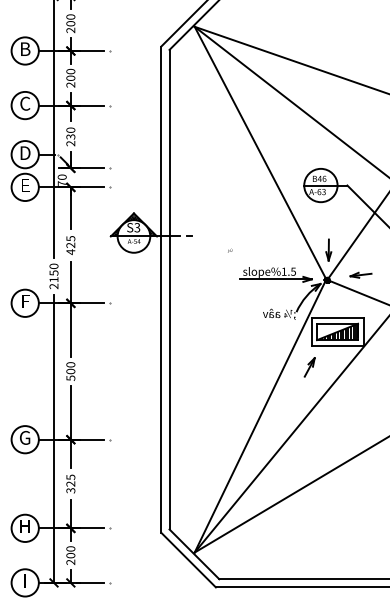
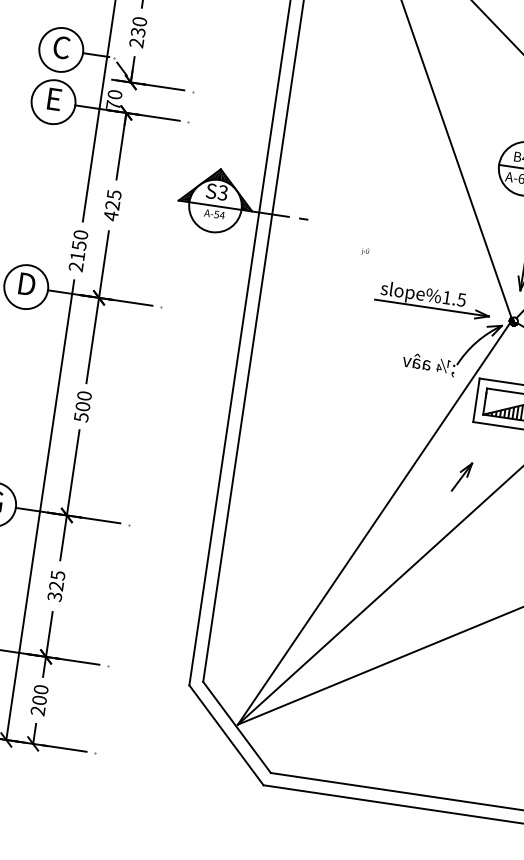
text: (25, 153) -> (61, 48), D -> C
text: (25, 301) -> (27, 284), F -> D
part: (309, 367) -> (461, 477), moved

